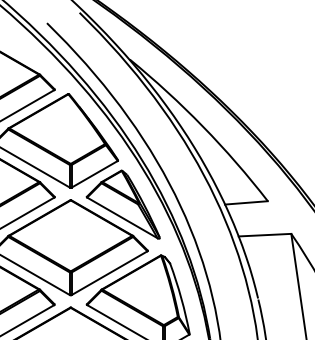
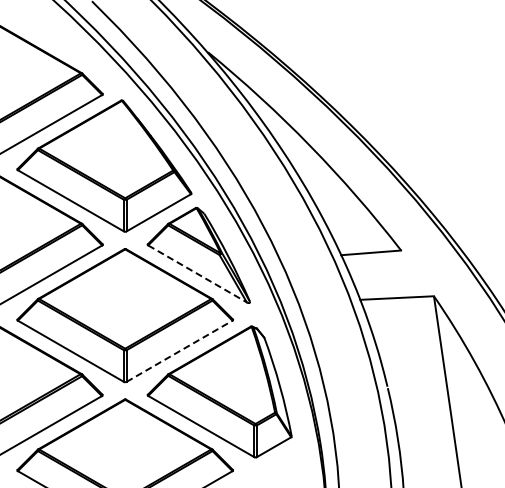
line: (122, 217) -> (197, 273), solid -> dashed
line: (109, 273) -> (179, 351), solid -> dashed

